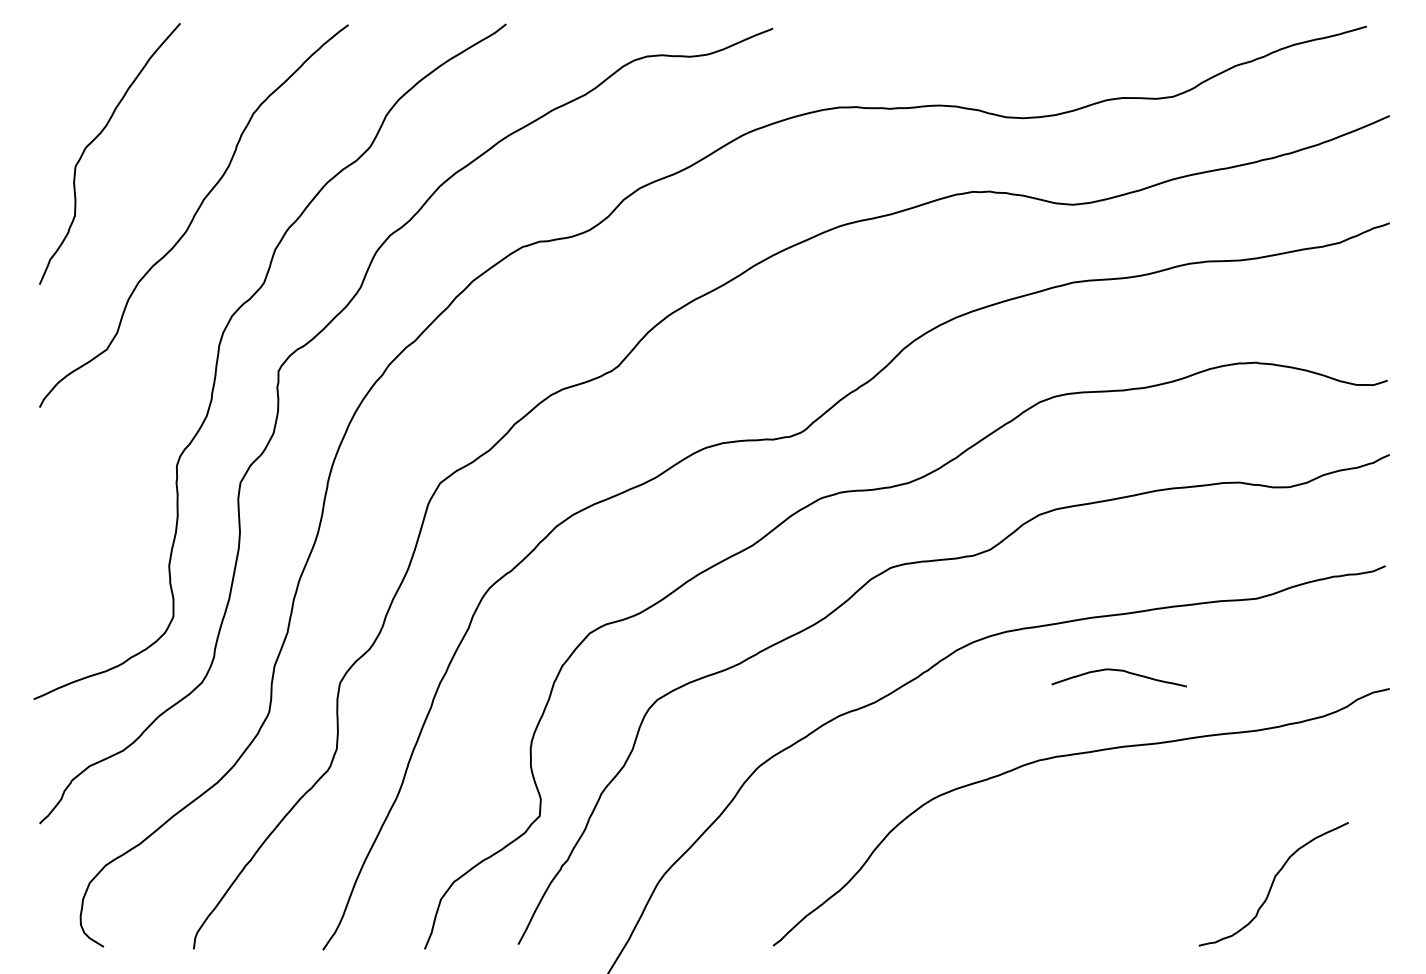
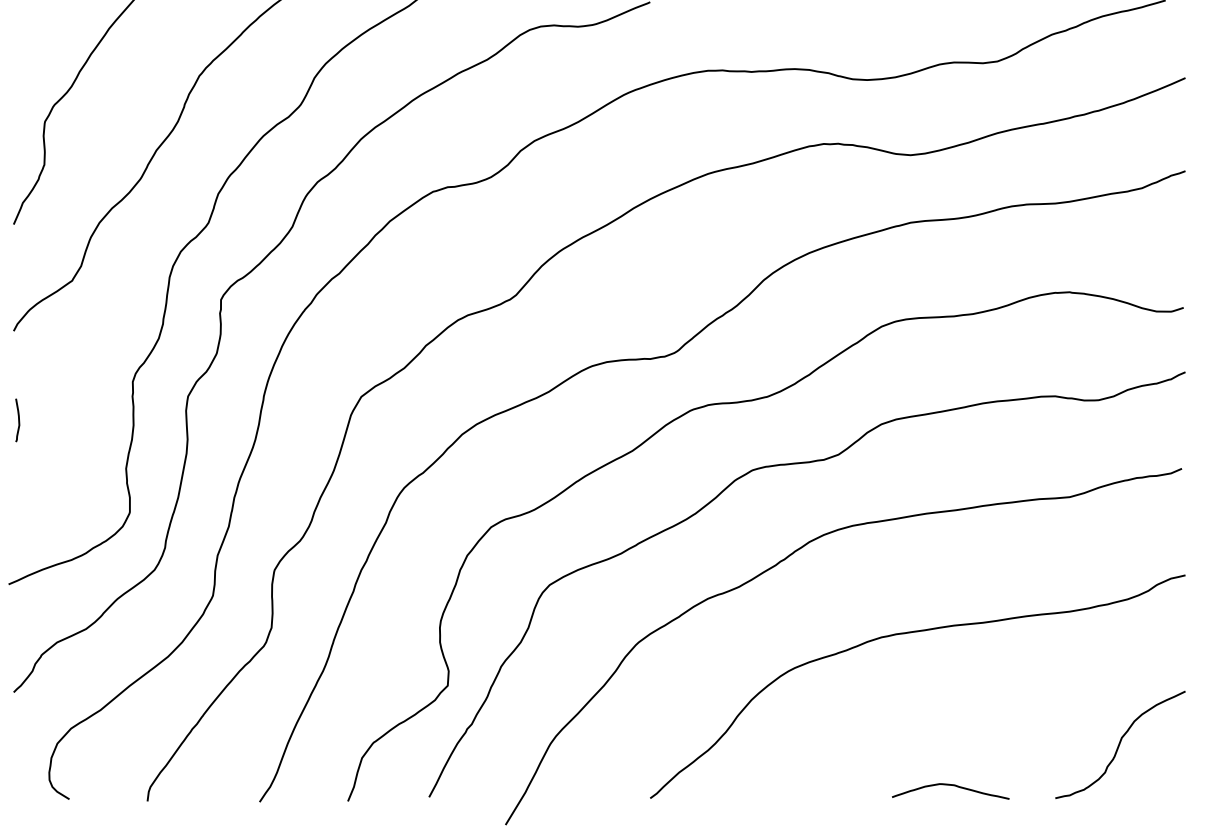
curve: (44, 509) -> (17, 419), added
curve: (1118, 671) -> (950, 785), moved
curve: (1273, 884) -> (1120, 745), moved

